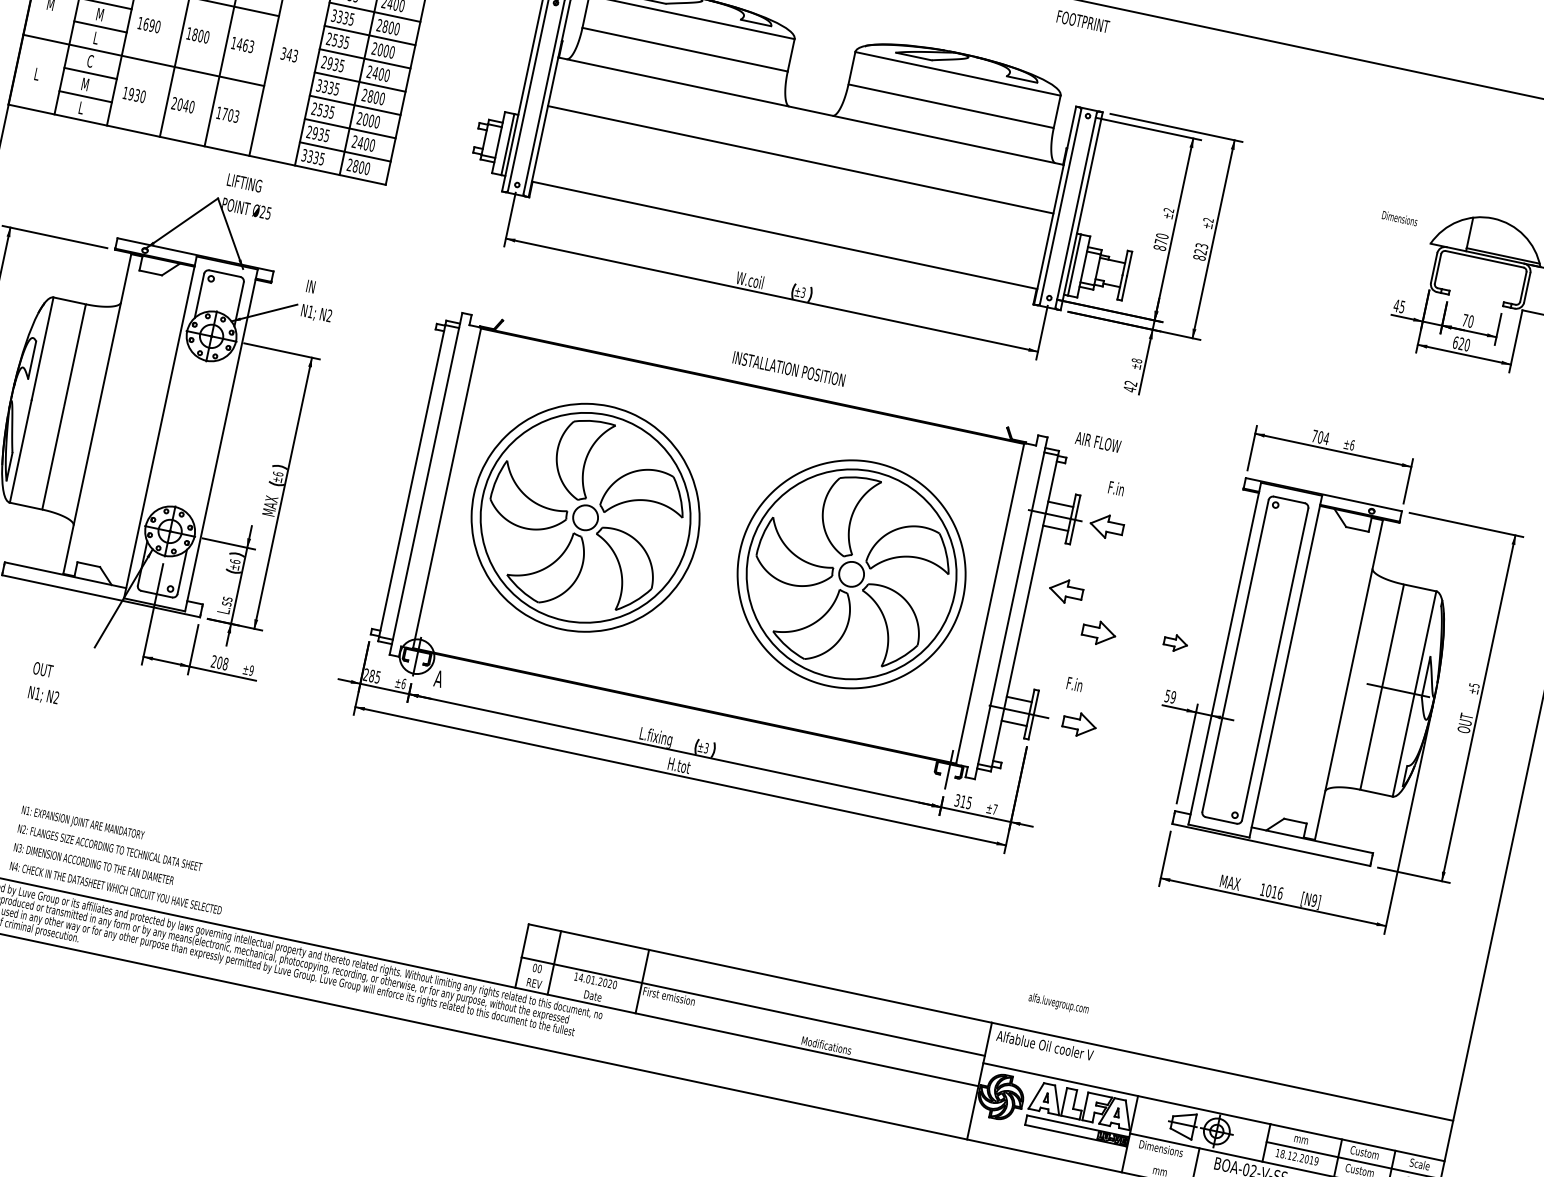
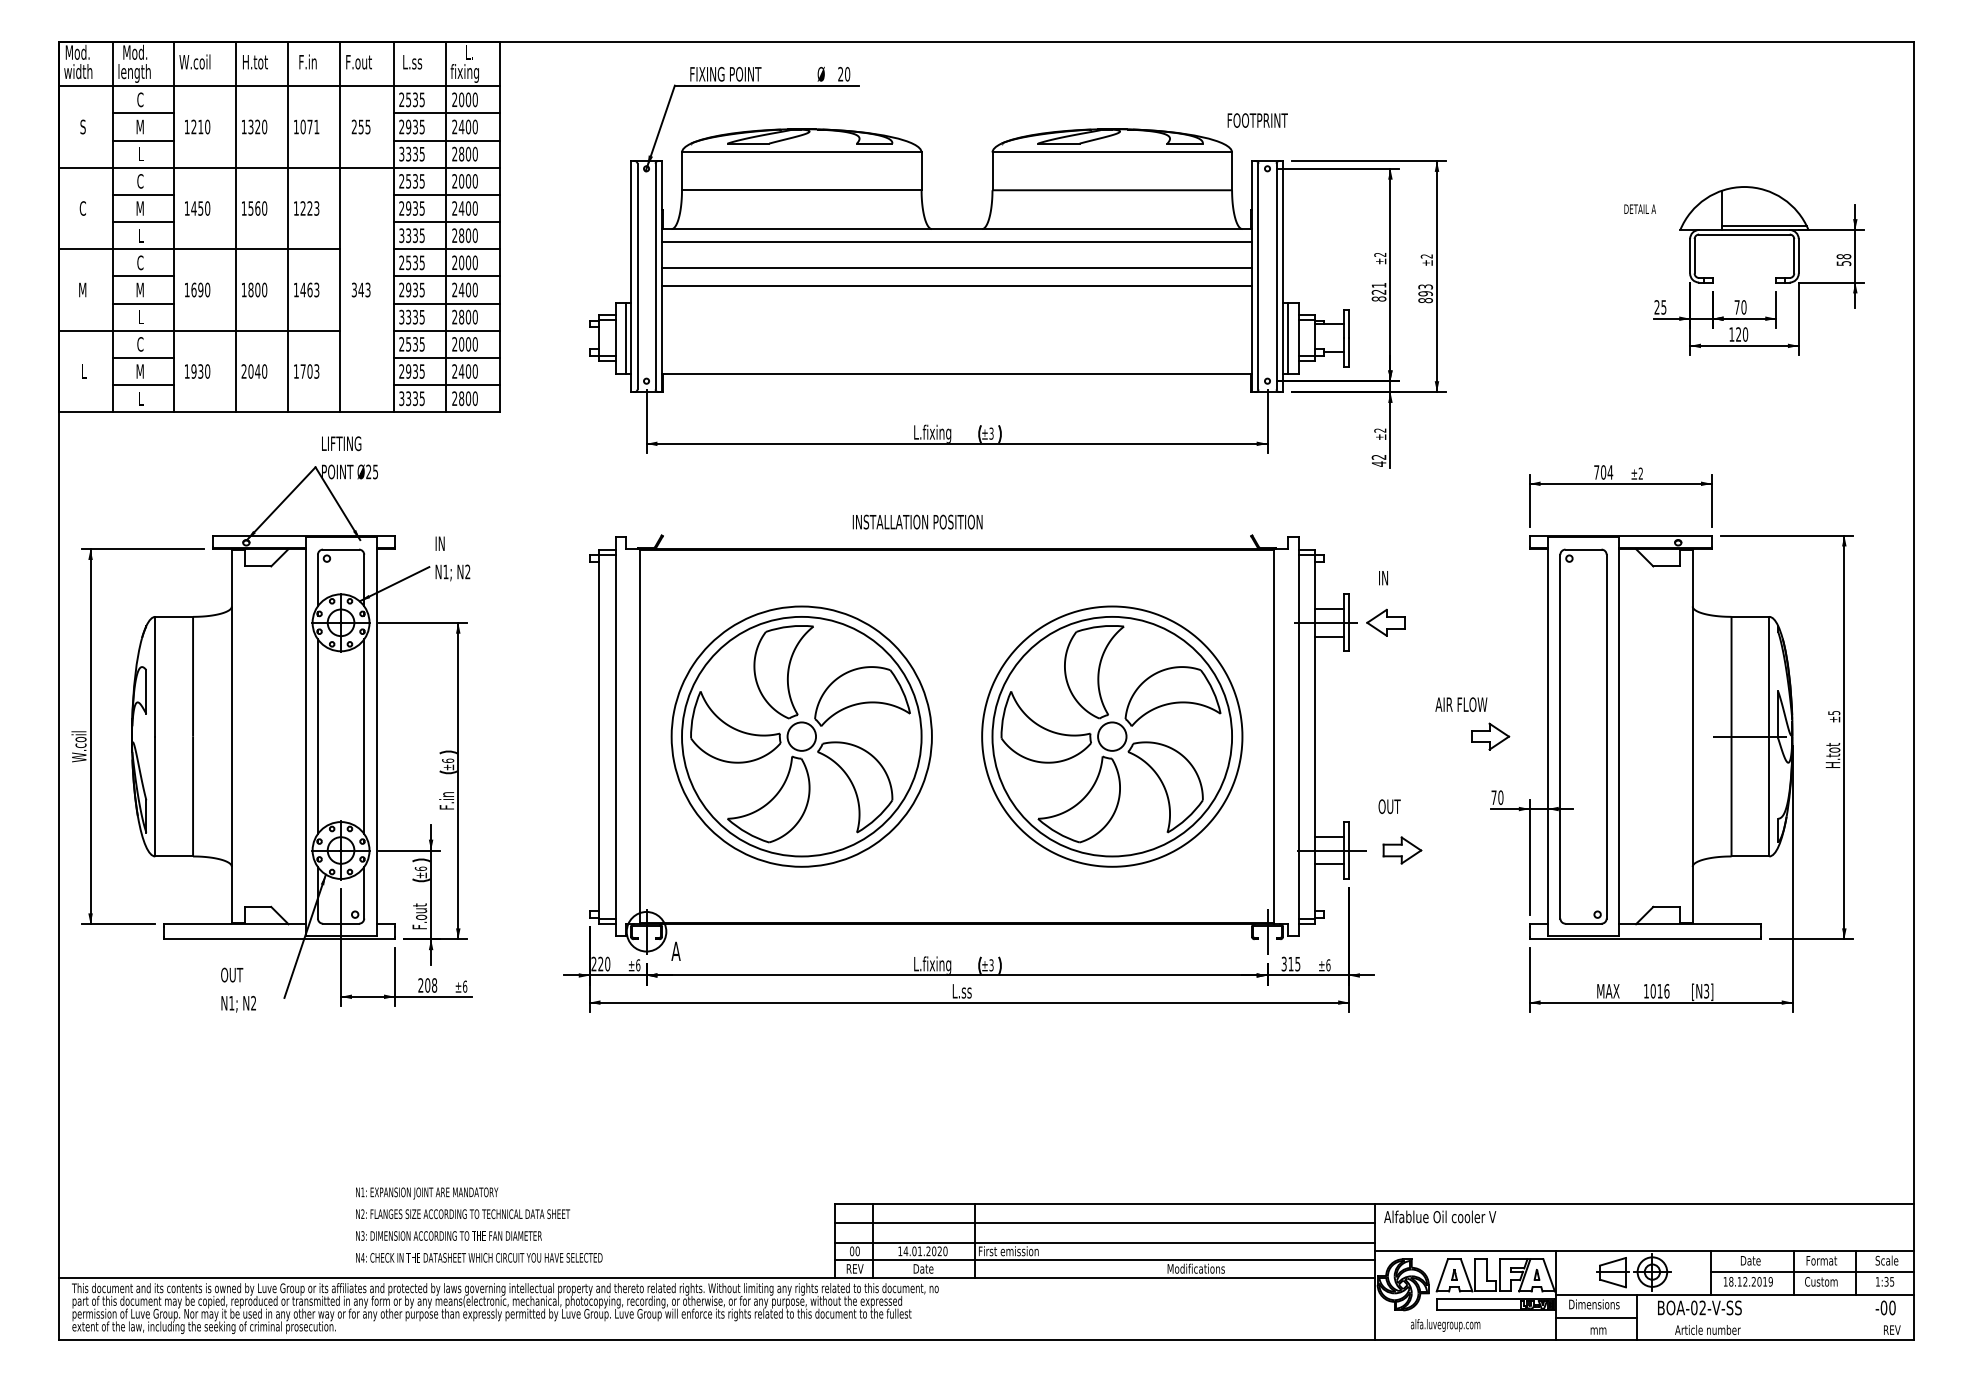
text: (1083, 21) -> (1257, 120), moved
line: (808, 122) -> (957, 242), added
line: (804, 145) -> (957, 268), added
text: (1399, 218) -> (1639, 209), Dimensions -> DETAIL A
text: (1161, 238) -> (1378, 288), 870 -> 821
text: (1200, 251) -> (1425, 293), 823 -> 893
text: (752, 281) -> (932, 433), W.coil -> L.fixing
text: (1396, 305) -> (1656, 307), 45 -> 25
text: (1455, 342) -> (1731, 334), 620 -> 120
text: (1137, 360) -> (1380, 430), ±8 -> ±2
text: (789, 368) -> (917, 521), moved
line: (170, 429) -> (317, 736), added
line: (210, 438) -> (364, 736), added
text: (1098, 442) -> (1461, 704), moved
text: (1352, 445) -> (1640, 473), ±6 -> ±2
text: (1117, 488) -> (1388, 577), F.in -> IN
text: (270, 505) -> (446, 797), MAX -> F.in
part: (1065, 591) -> (1355, 704), removed
text: (225, 601) -> (419, 915), L.ss -> F.out
part: (1099, 633) -> (1402, 743), removed
part: (1175, 643) -> (1490, 736), size x1.43
text: (251, 670) -> (464, 986), ±9 -> ±6
text: (375, 676) -> (604, 963), 285 -> 220
text: (46, 683) -> (238, 989), moved
text: (1076, 684) -> (1389, 806), F.in -> OUT
text: (1170, 696) -> (1497, 797), 59 -> 70
text: (1465, 721) -> (1832, 755), OUT -> H.tot
text: (679, 765) -> (965, 991), H.tot -> L.ss
text: (995, 809) -> (1328, 965), ±7 -> ±6
text: (122, 859) -> (479, 1224), moved
text: (1314, 900) -> (1706, 991), [N9] -> [N3]
line: (756, 990) -> (1104, 1223), added
text: (1058, 1004) -> (1445, 1325), moved
line: (749, 1021) -> (1104, 1260), added
text: (1303, 1139) -> (1750, 1260), mm -> Date
text: (1364, 1152) -> (1822, 1260), Custom -> Format
line: (1160, 1161) -> (1596, 1318), added

